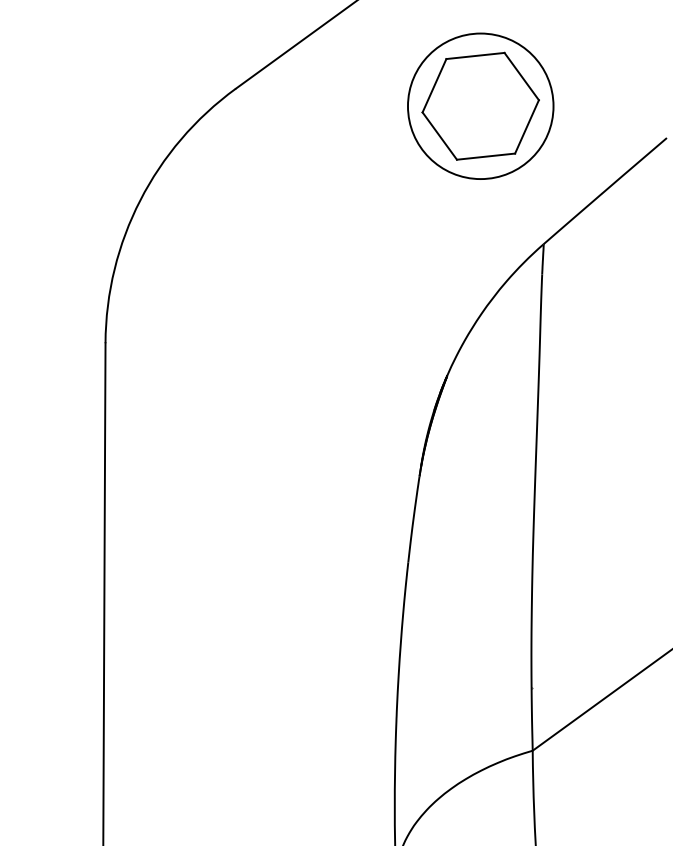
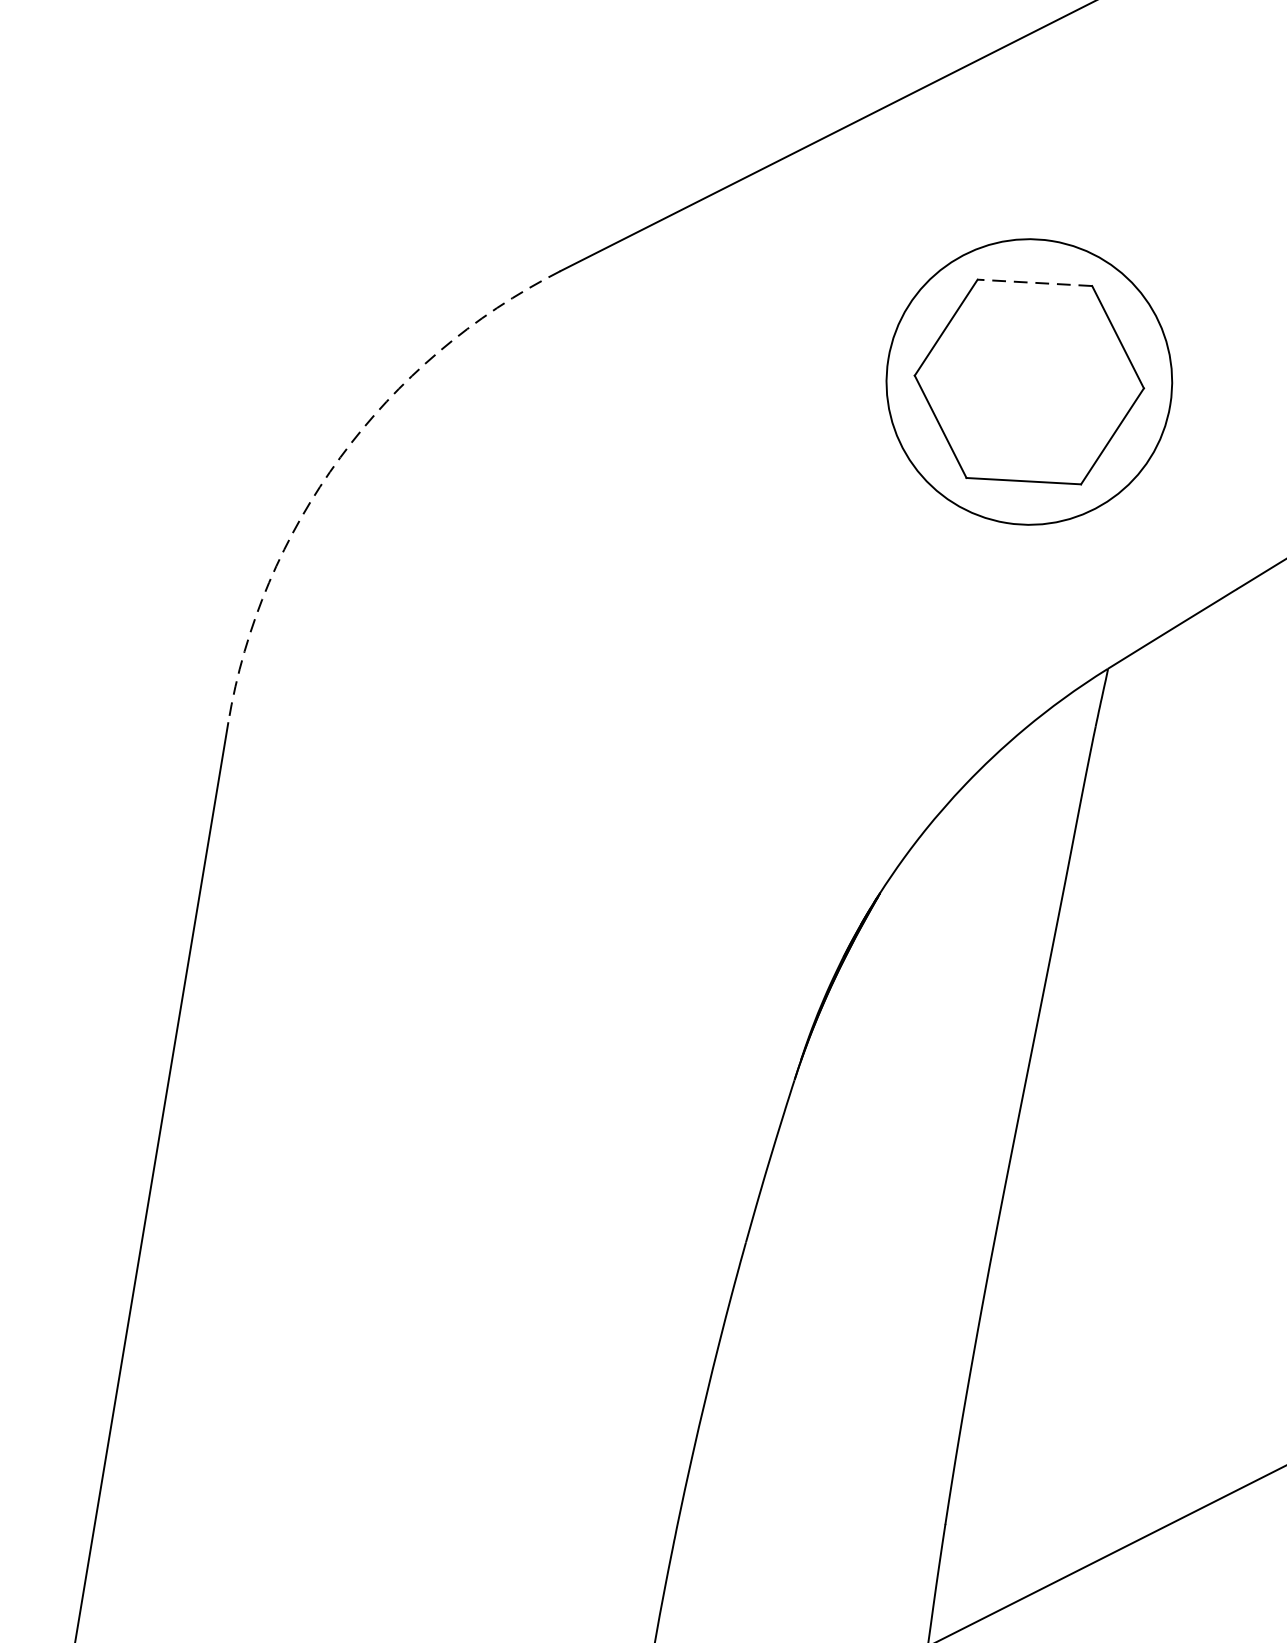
line: (474, 56) -> (1032, 283), solid -> dashed
arc: (140, 200) -> (340, 457), solid -> dashed

